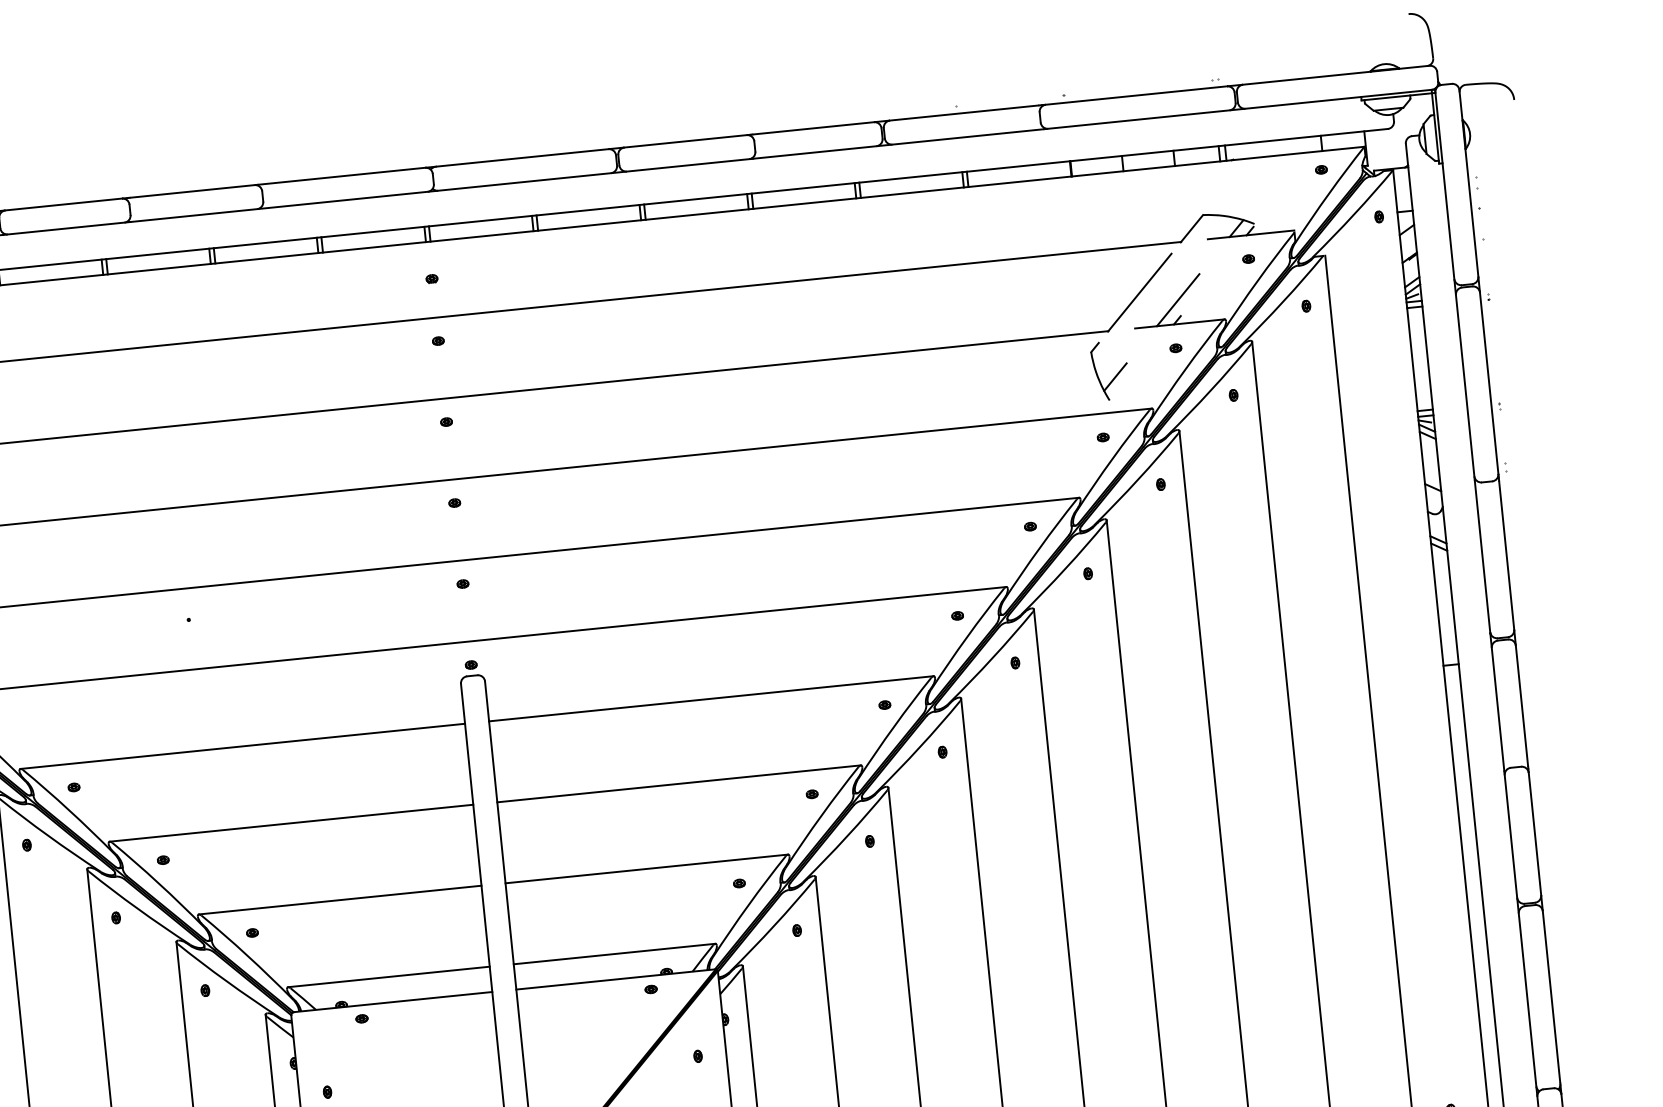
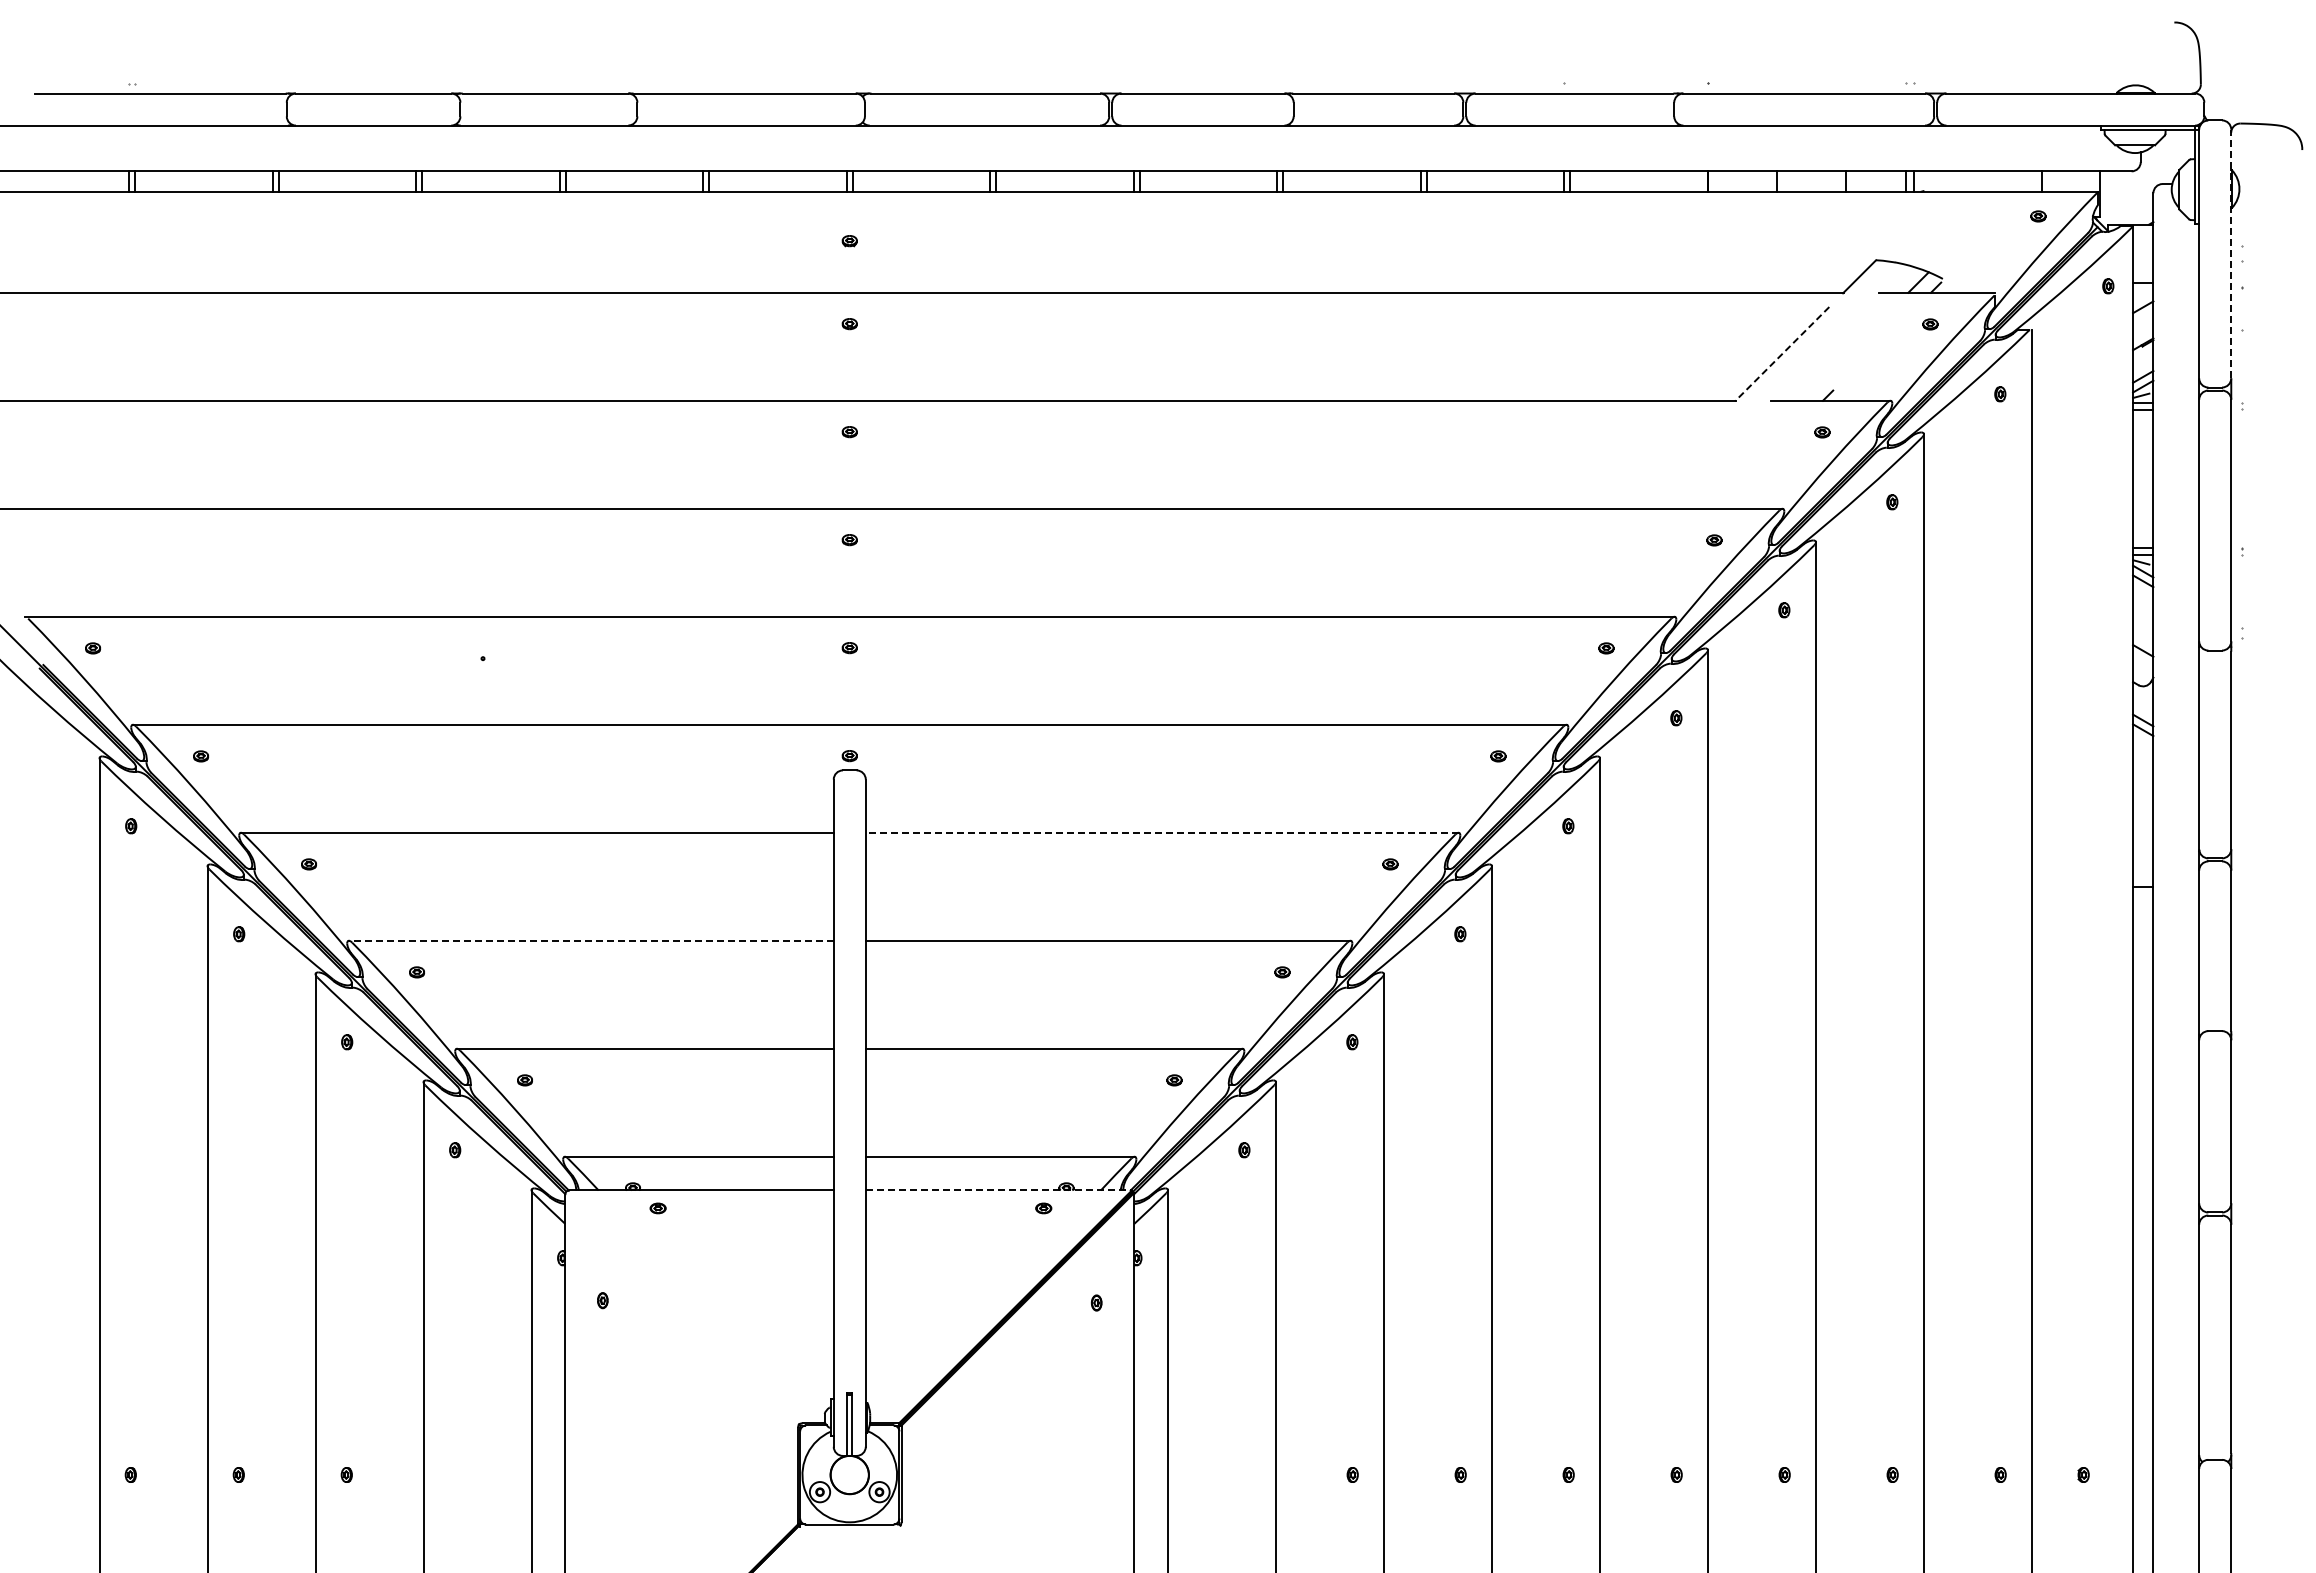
line: (1469, 182) -> (2231, 253), solid -> dashed
line: (1140, 292) -> (1782, 354), solid -> dashed
line: (1177, 299) -> (1831, 368), removed
part: (1115, 375) -> (1739, 460), removed
line: (710, 698) -> (1161, 832), solid -> dashed
line: (290, 823) -> (590, 940), solid -> dashed
line: (616, 979) -> (999, 1190), solid -> dashed

